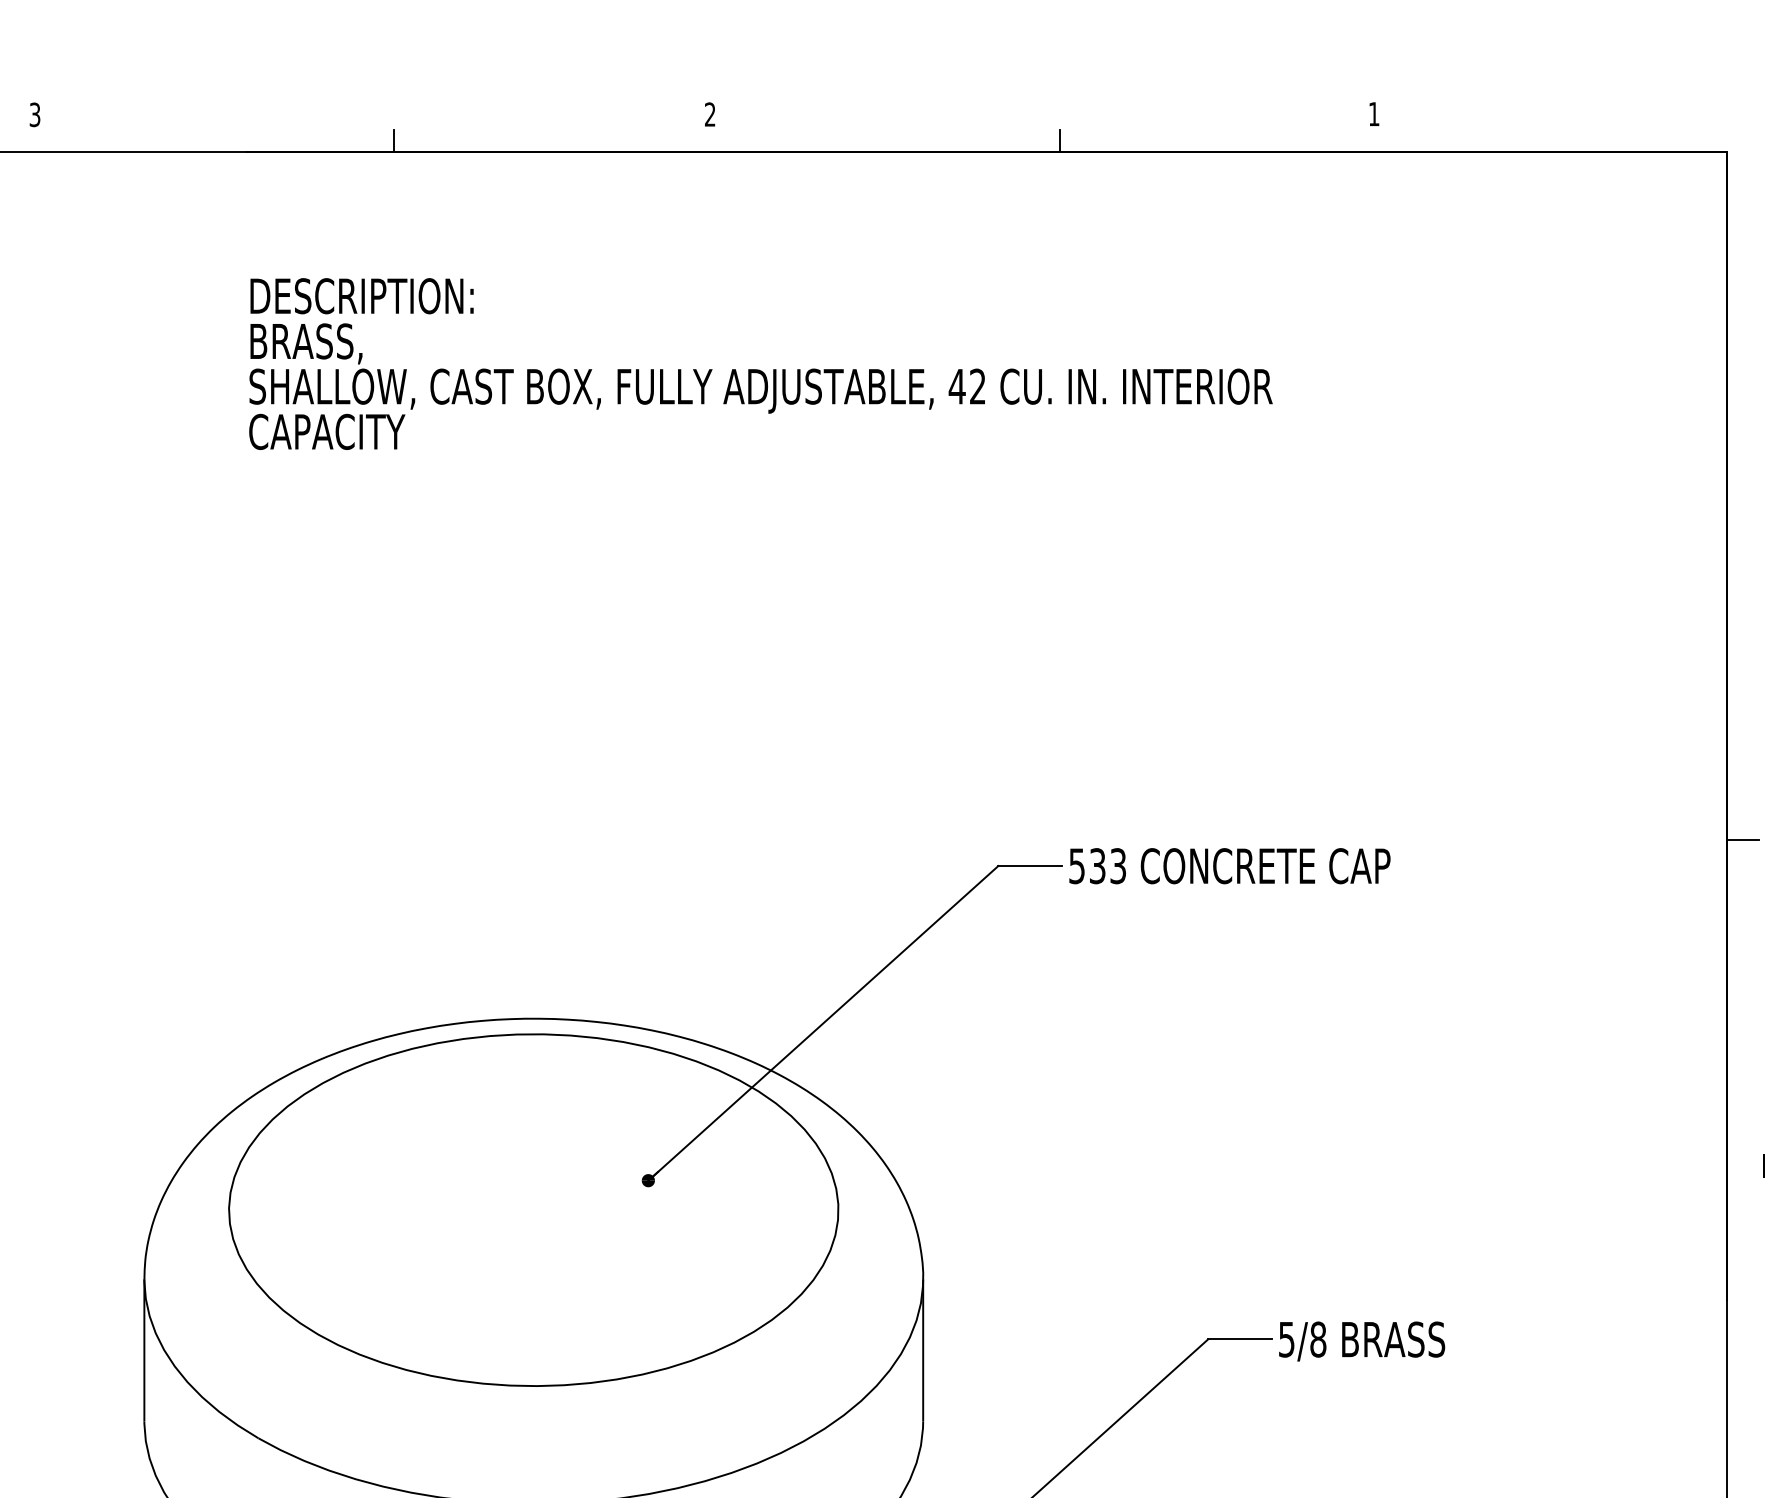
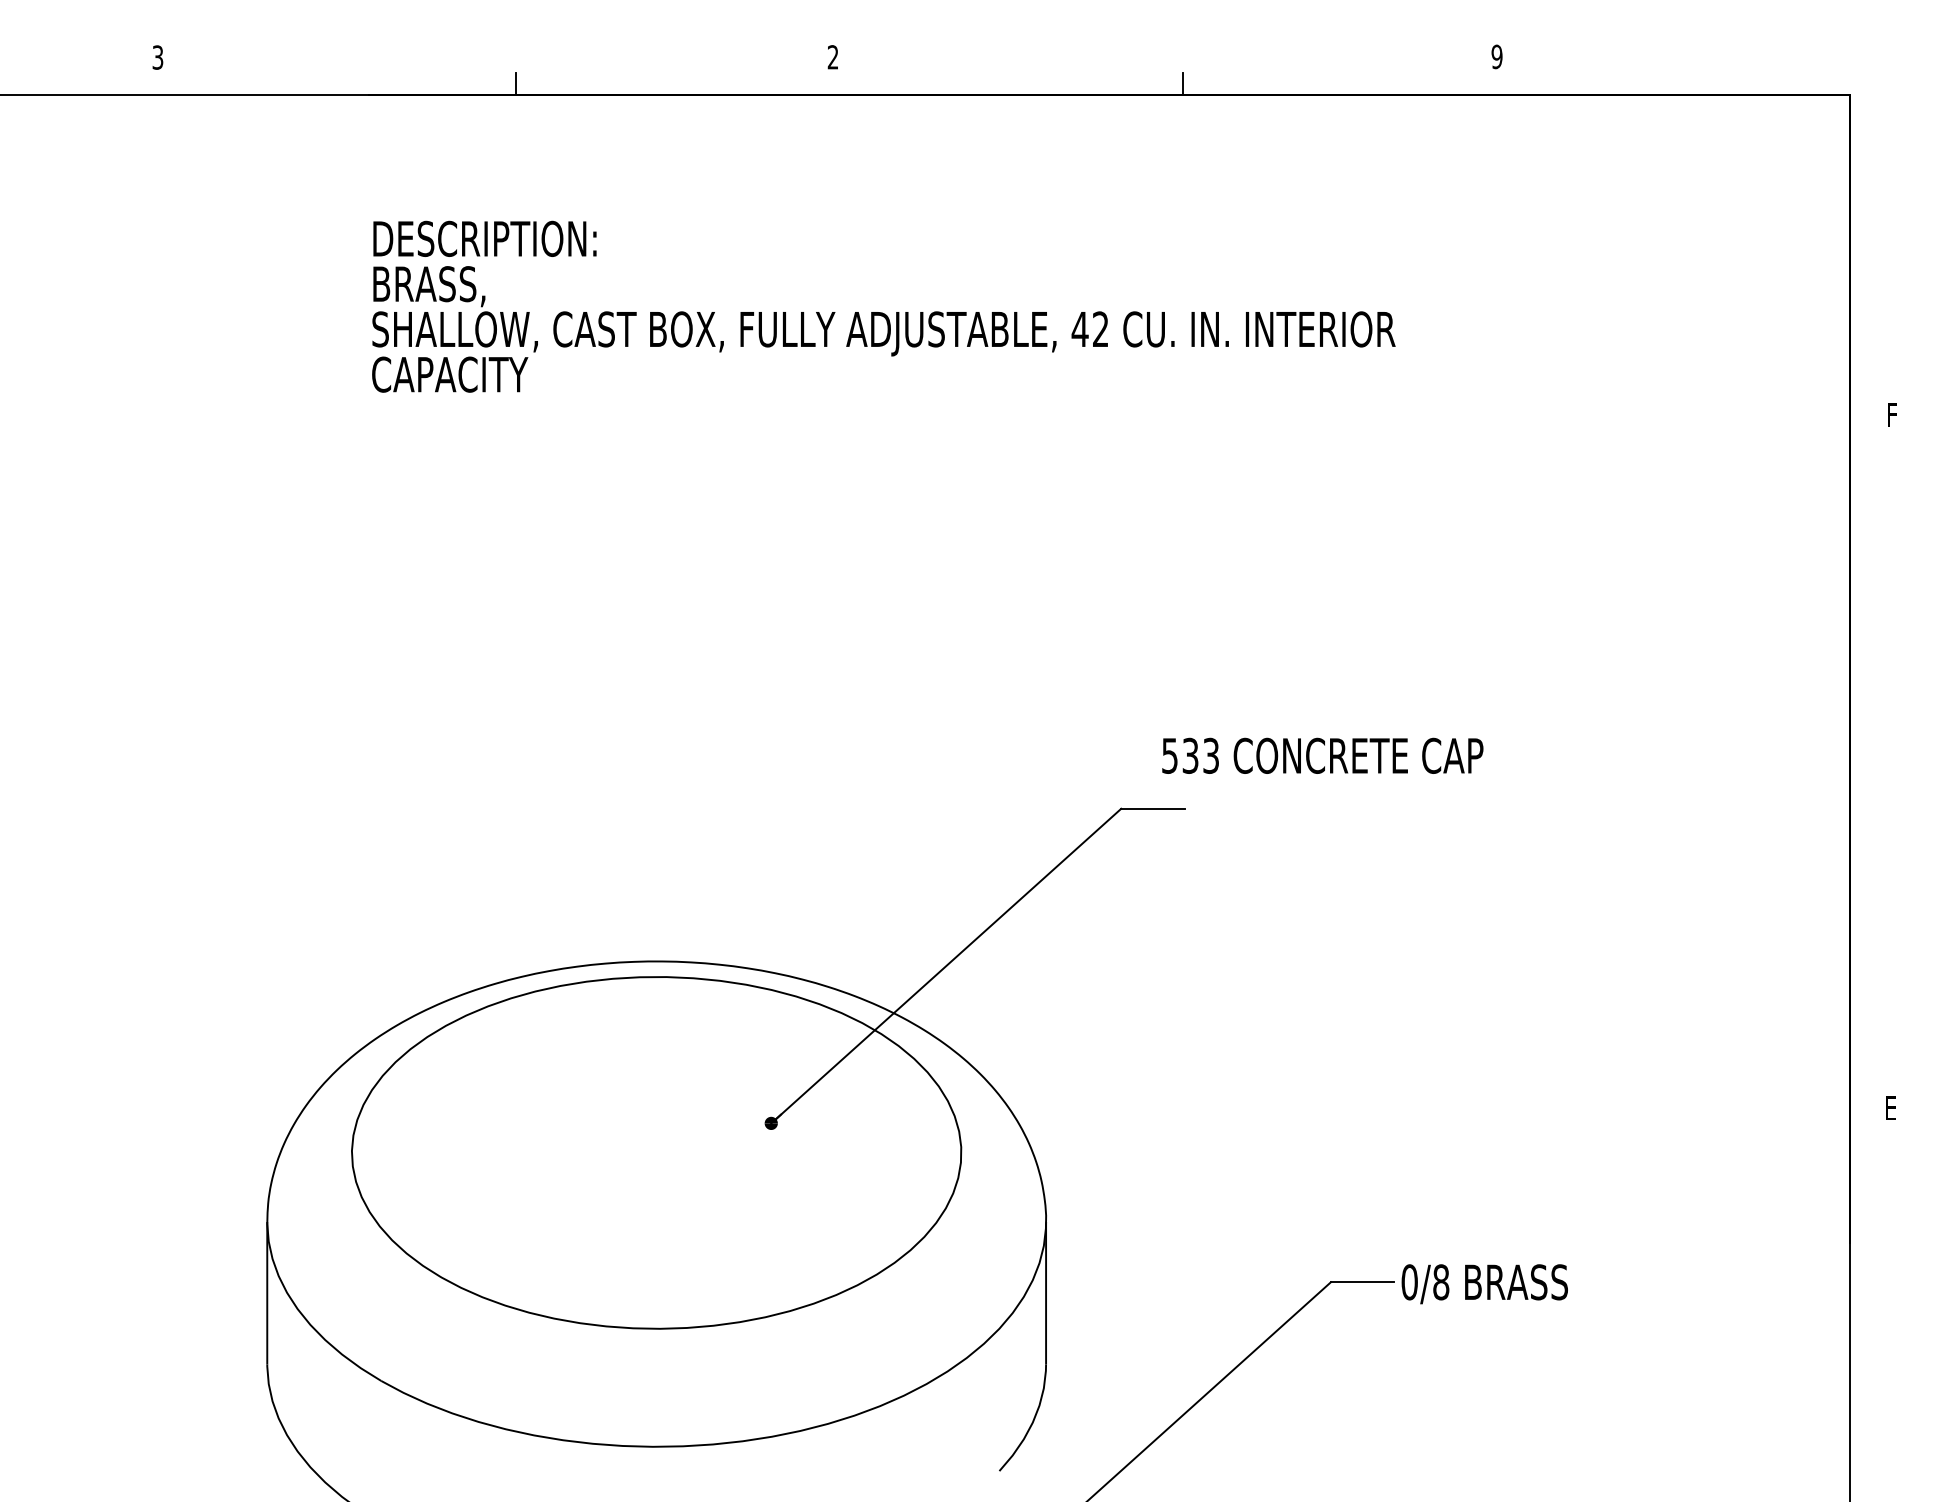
text: (1373, 113) -> (1496, 56), 1 -> 9
line: (1742, 839) -> (1865, 782), removed
text: (1229, 865) -> (1322, 755), moved
text: (1286, 1339) -> (1409, 1282), 5/8 -> 0/8

